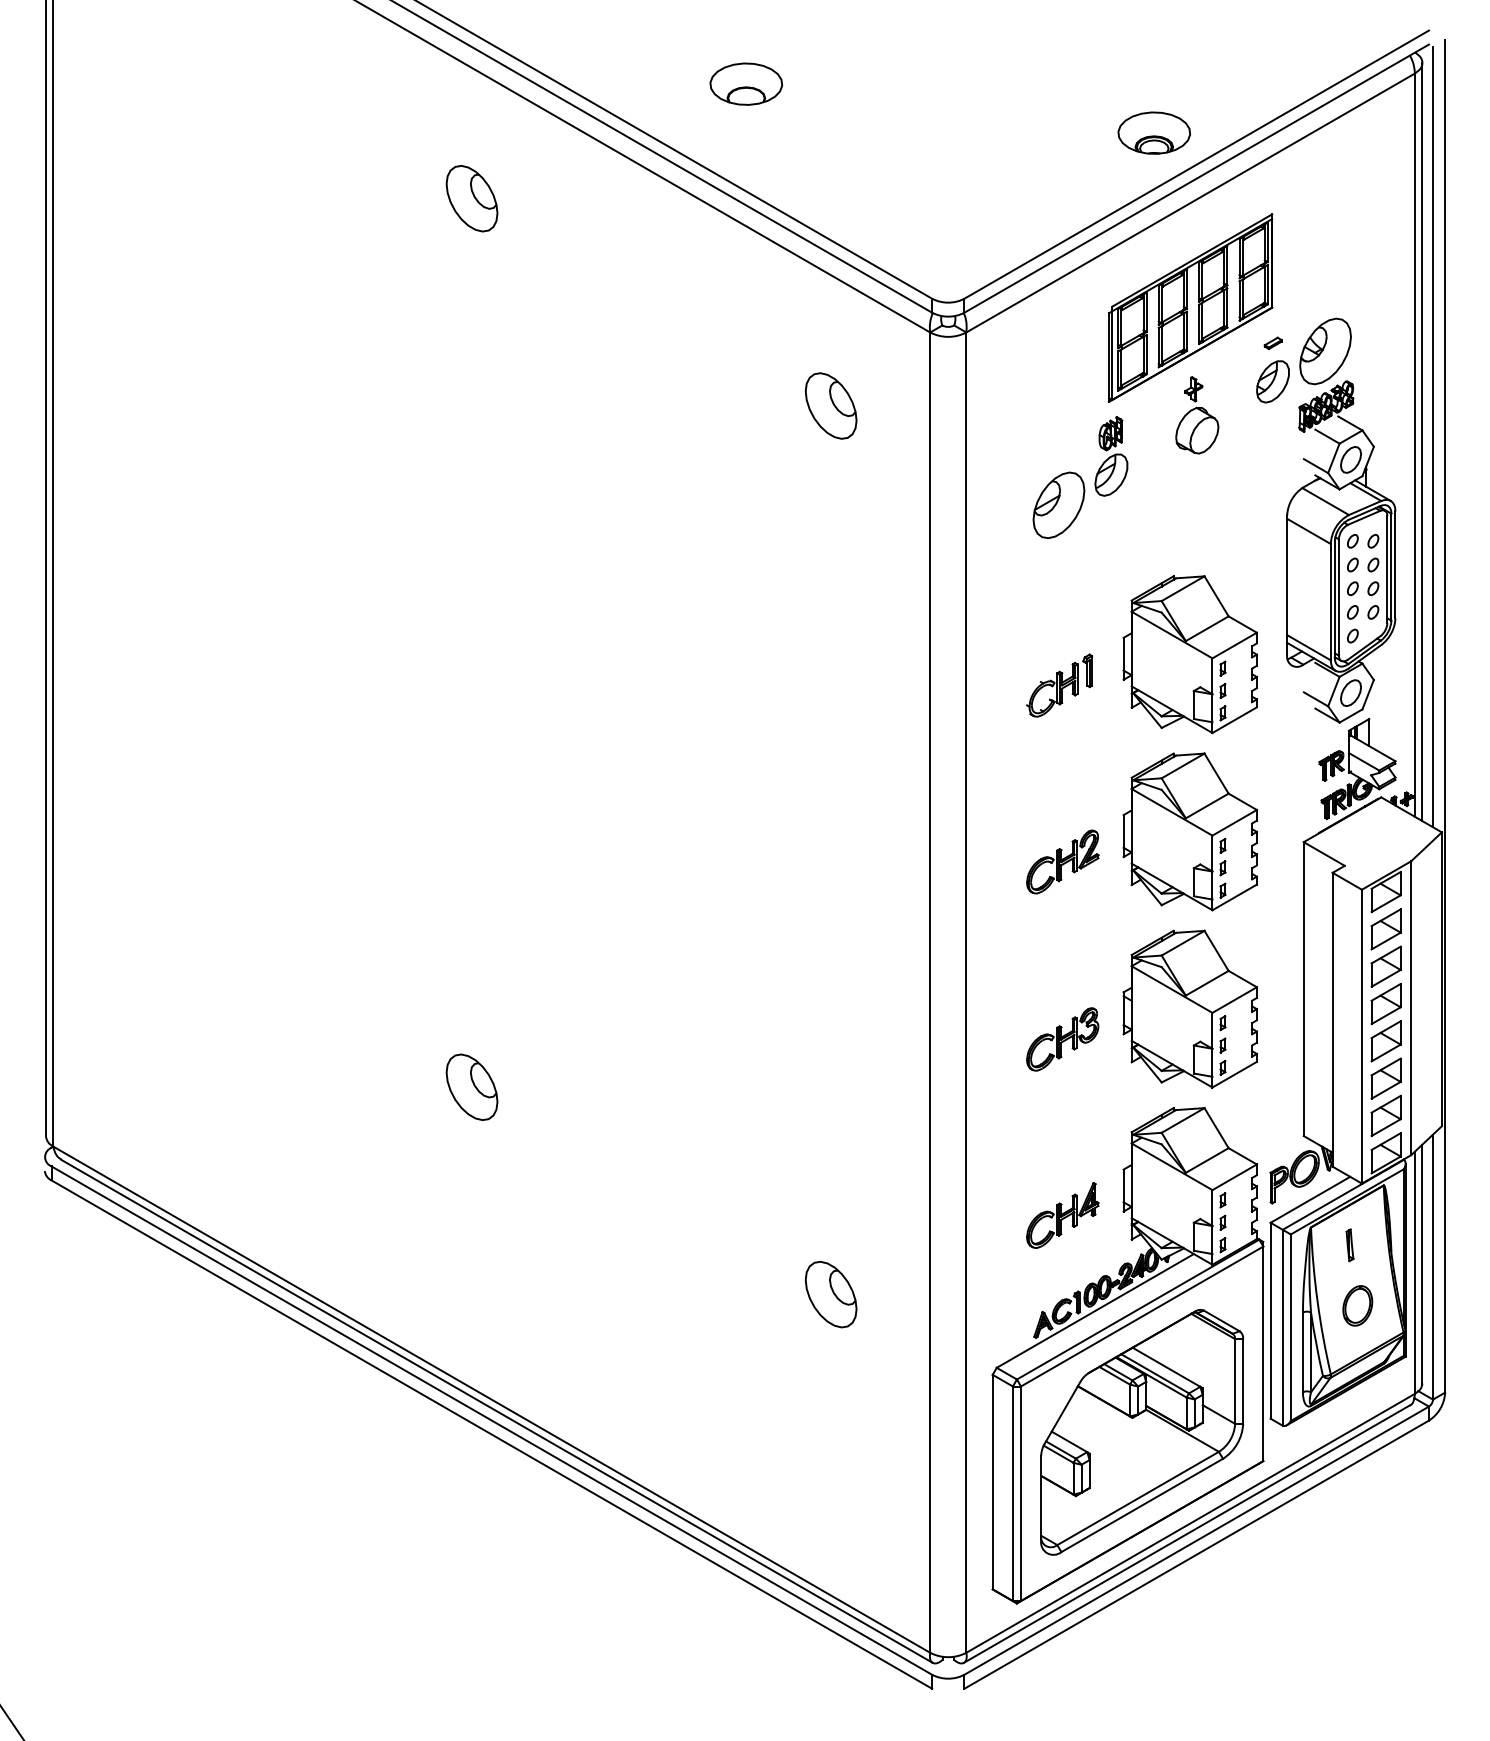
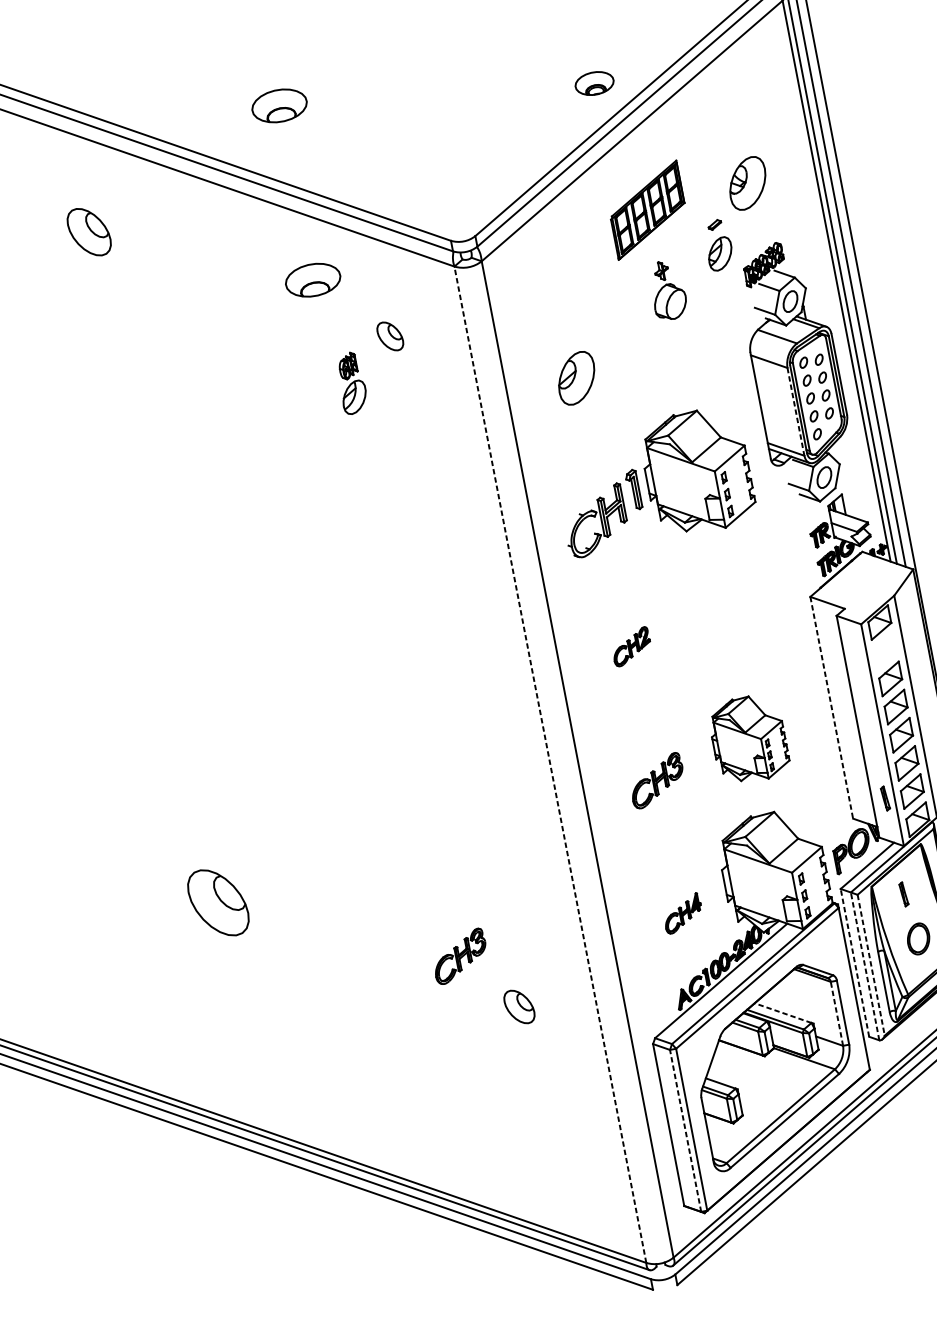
part: (1154, 132) -> (594, 83), size x0.7
part: (1190, 307) -> (647, 209), size x0.6
part: (746, 314) -> (313, 279), added
part: (1325, 351) -> (747, 183), moved
part: (830, 405) -> (389, 336), size x0.6
part: (1111, 456) -> (351, 383), moved
line: (1330, 602) -> (795, 412), solid -> dashed
part: (1059, 685) -> (603, 514), size x1.6
part: (1189, 831) -> (722, 605), removed
part: (1062, 861) -> (631, 646), size x0.7
part: (1385, 929) -> (884, 650), removed
line: (1303, 989) -> (831, 708), solid -> dashed
line: (930, 992) -> (550, 764), solid -> dashed
part: (1189, 1008) -> (748, 739), size x0.7
part: (471, 1086) -> (217, 902), size x1.4
part: (1349, 1118) -> (885, 798), added
part: (767, 1215) -> (459, 956), added
part: (1062, 1215) -> (682, 913), size x0.7
part: (830, 1294) -> (518, 1007), size x0.7
line: (1270, 1320) -> (854, 962), solid -> dashed
line: (1282, 1327) -> (864, 966), solid -> dashed
line: (1290, 1328) -> (871, 965), solid -> dashed
line: (1166, 1367) -> (783, 1013), solid -> dashed
line: (1235, 1380) -> (837, 1013), solid -> dashed
line: (1012, 1493) -> (685, 1130), solid -> dashed

